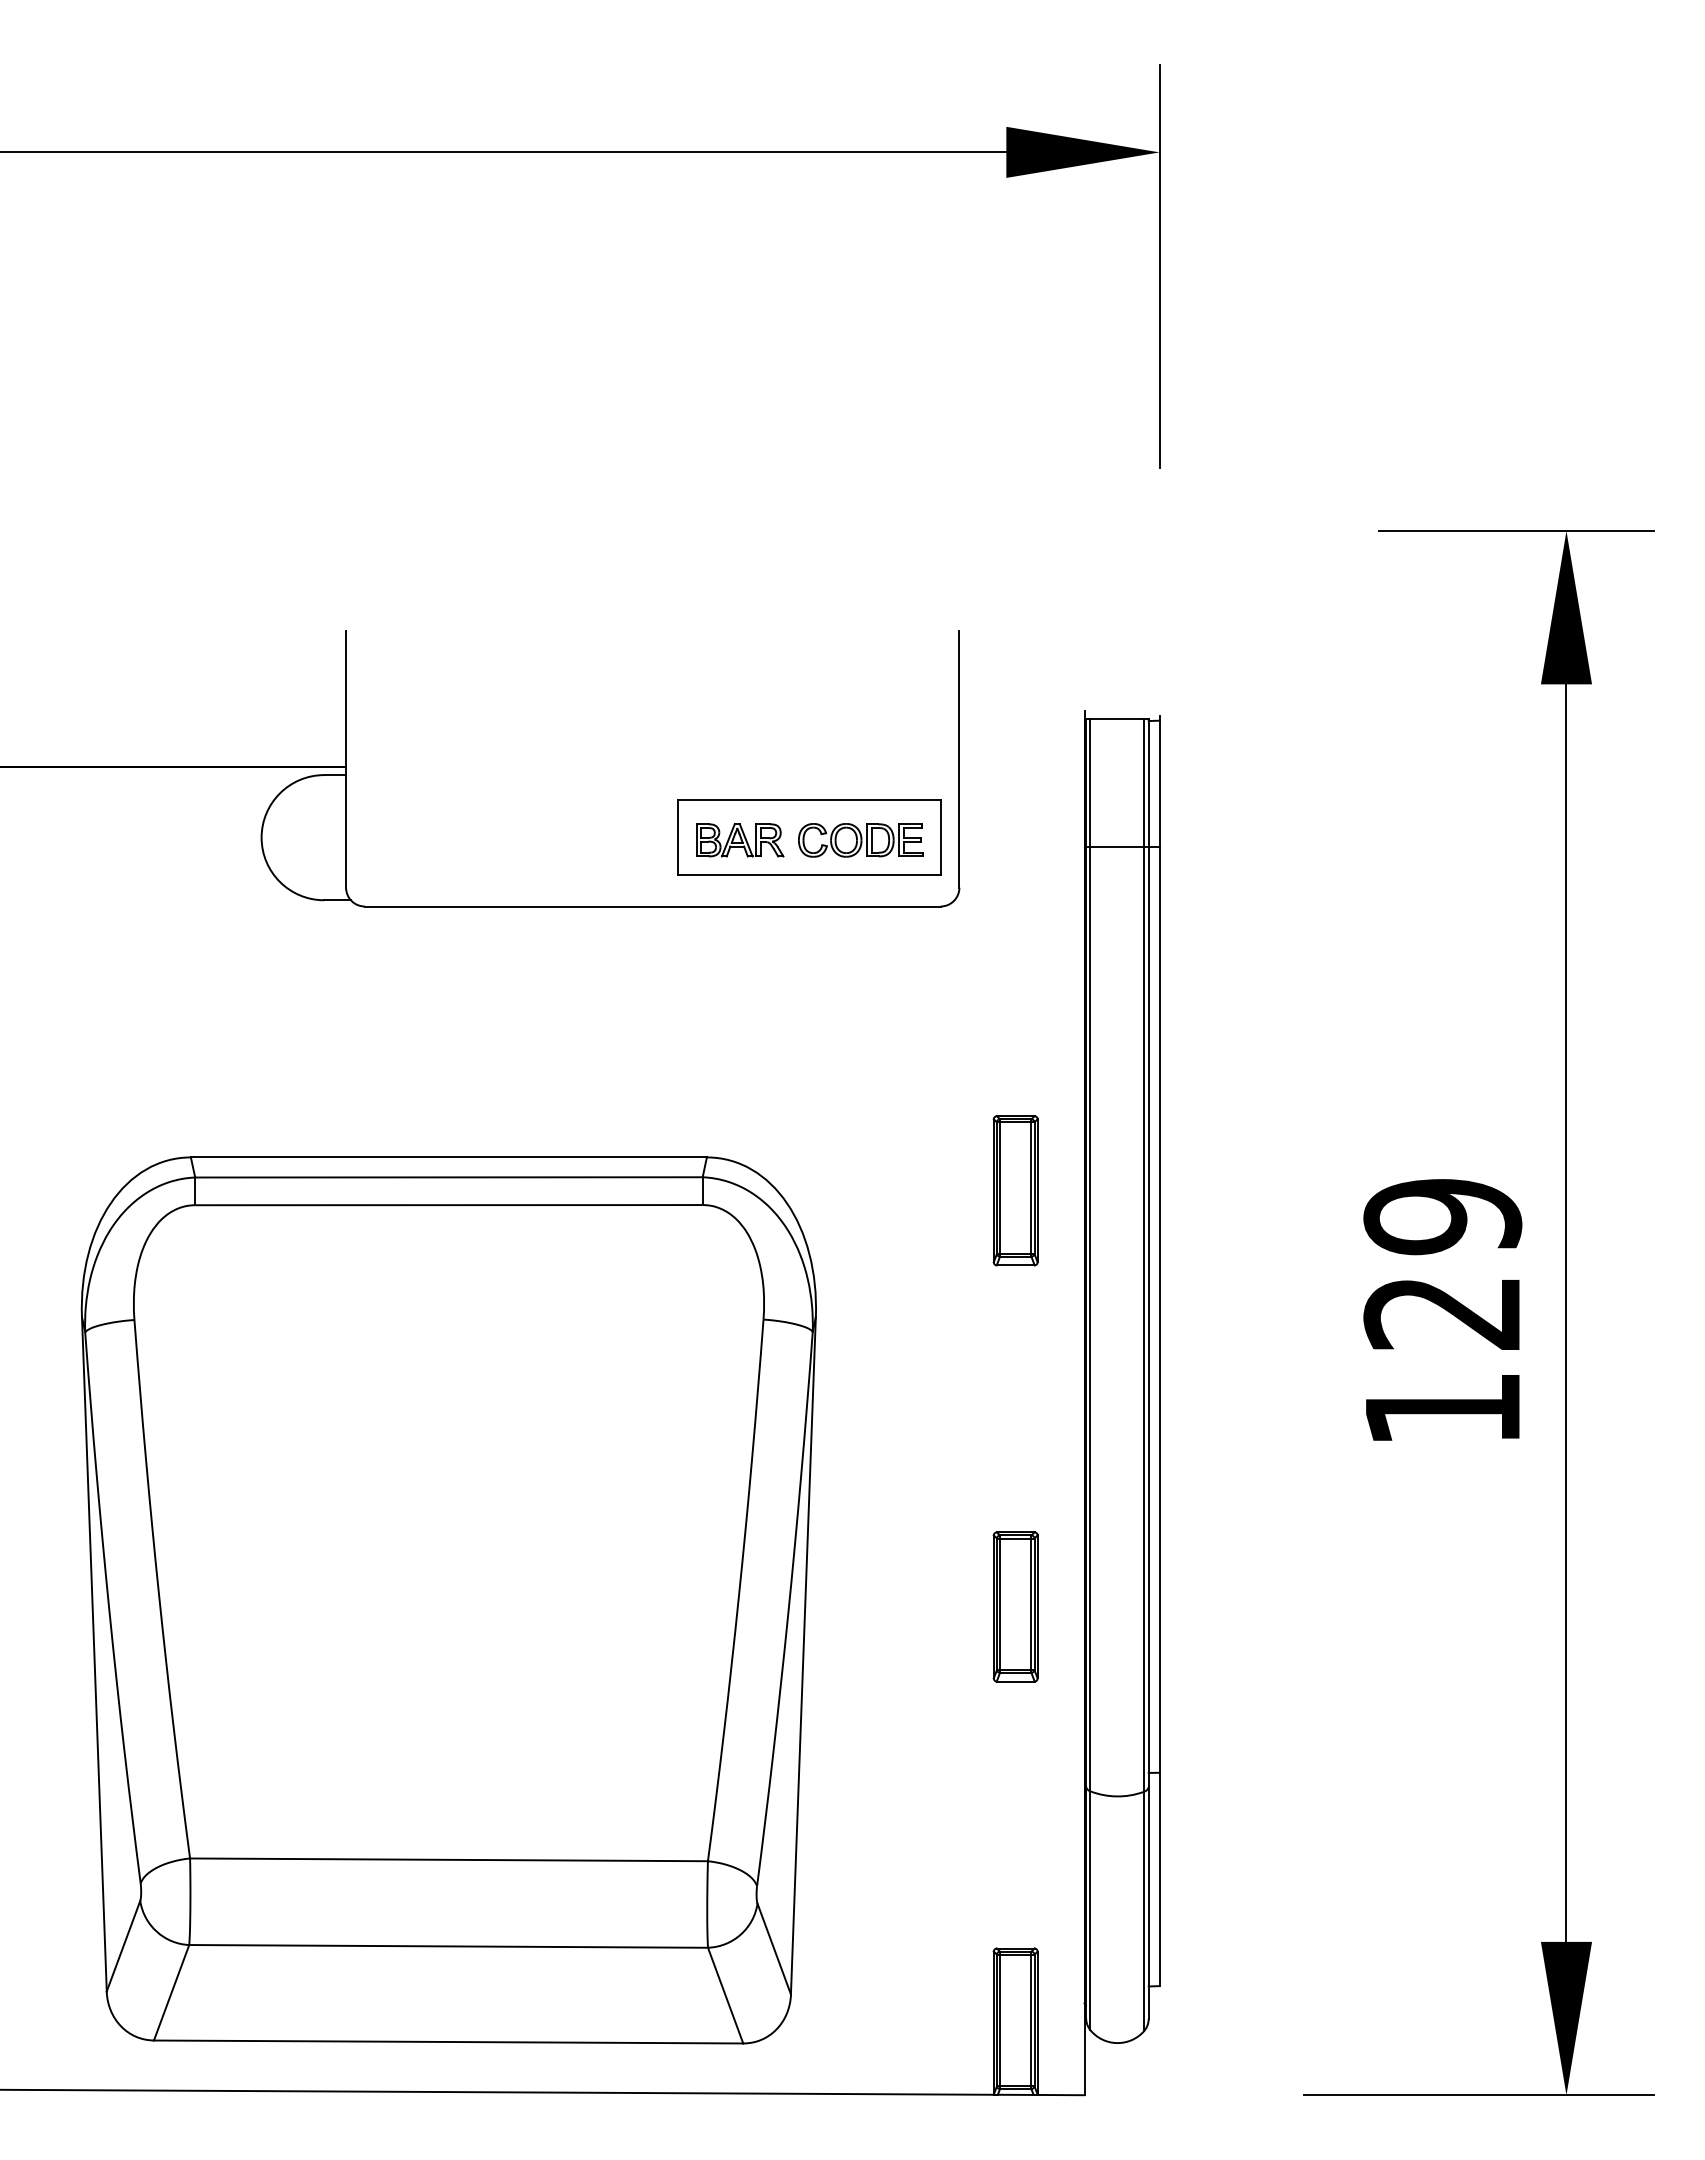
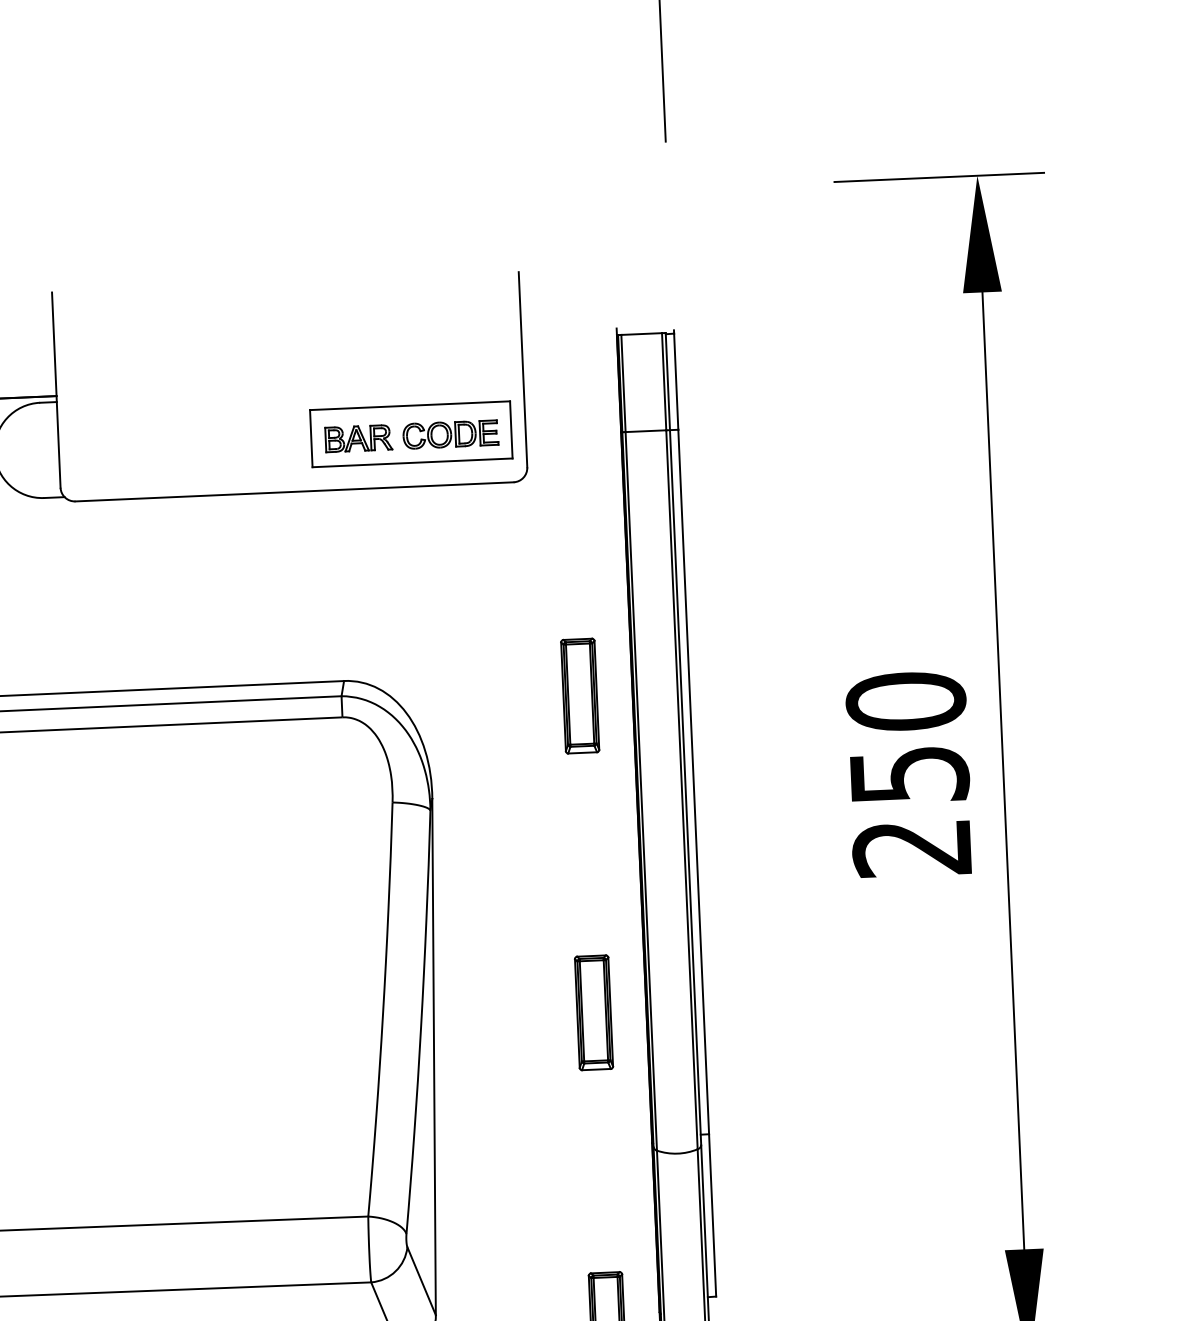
text: (1442, 1312) -> (909, 774), 129 -> 250

